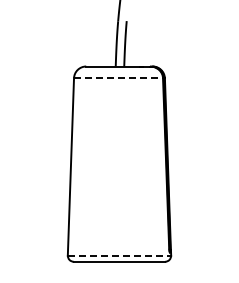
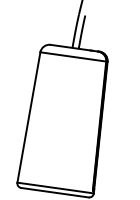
line: (118, 78) -> (73, 57), dashed -> solid
line: (119, 255) -> (55, 188), dashed -> solid

